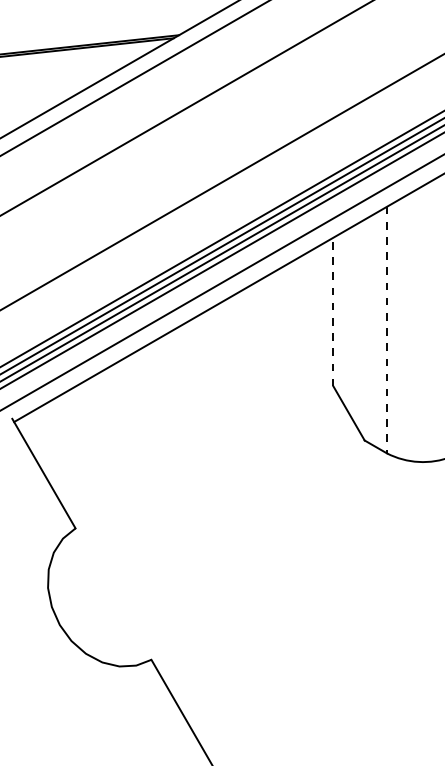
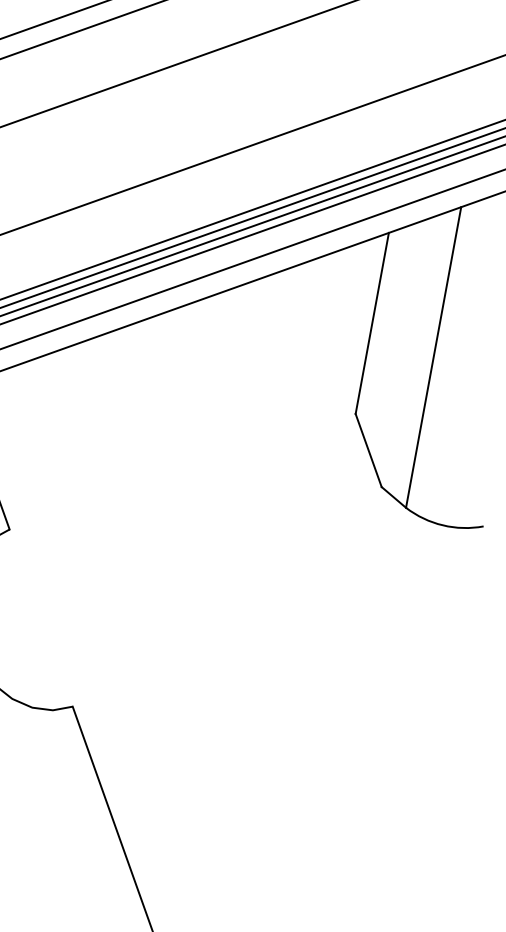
line: (333, 311) -> (372, 322), dashed -> solid
line: (387, 330) -> (434, 358), dashed -> solid

